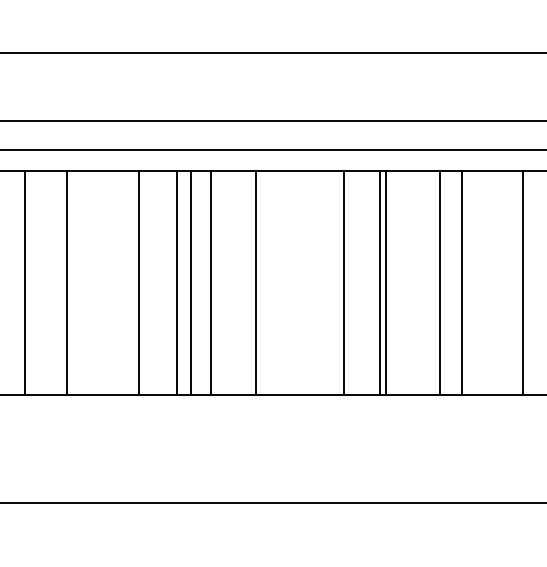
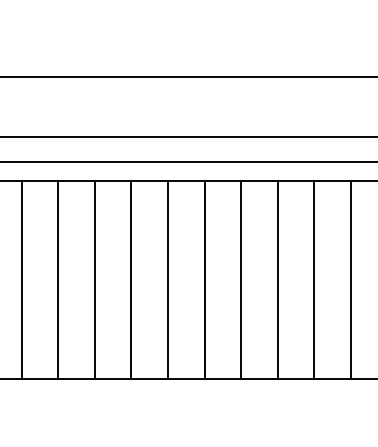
line: (139, 282) -> (21, 279), moved
line: (176, 282) -> (58, 279), moved
line: (210, 282) -> (131, 279), moved
line: (255, 282) -> (167, 279), moved
line: (344, 282) -> (204, 279), moved
line: (380, 282) -> (277, 279), moved
line: (385, 282) -> (240, 279), moved
line: (462, 282) -> (351, 279), moved

